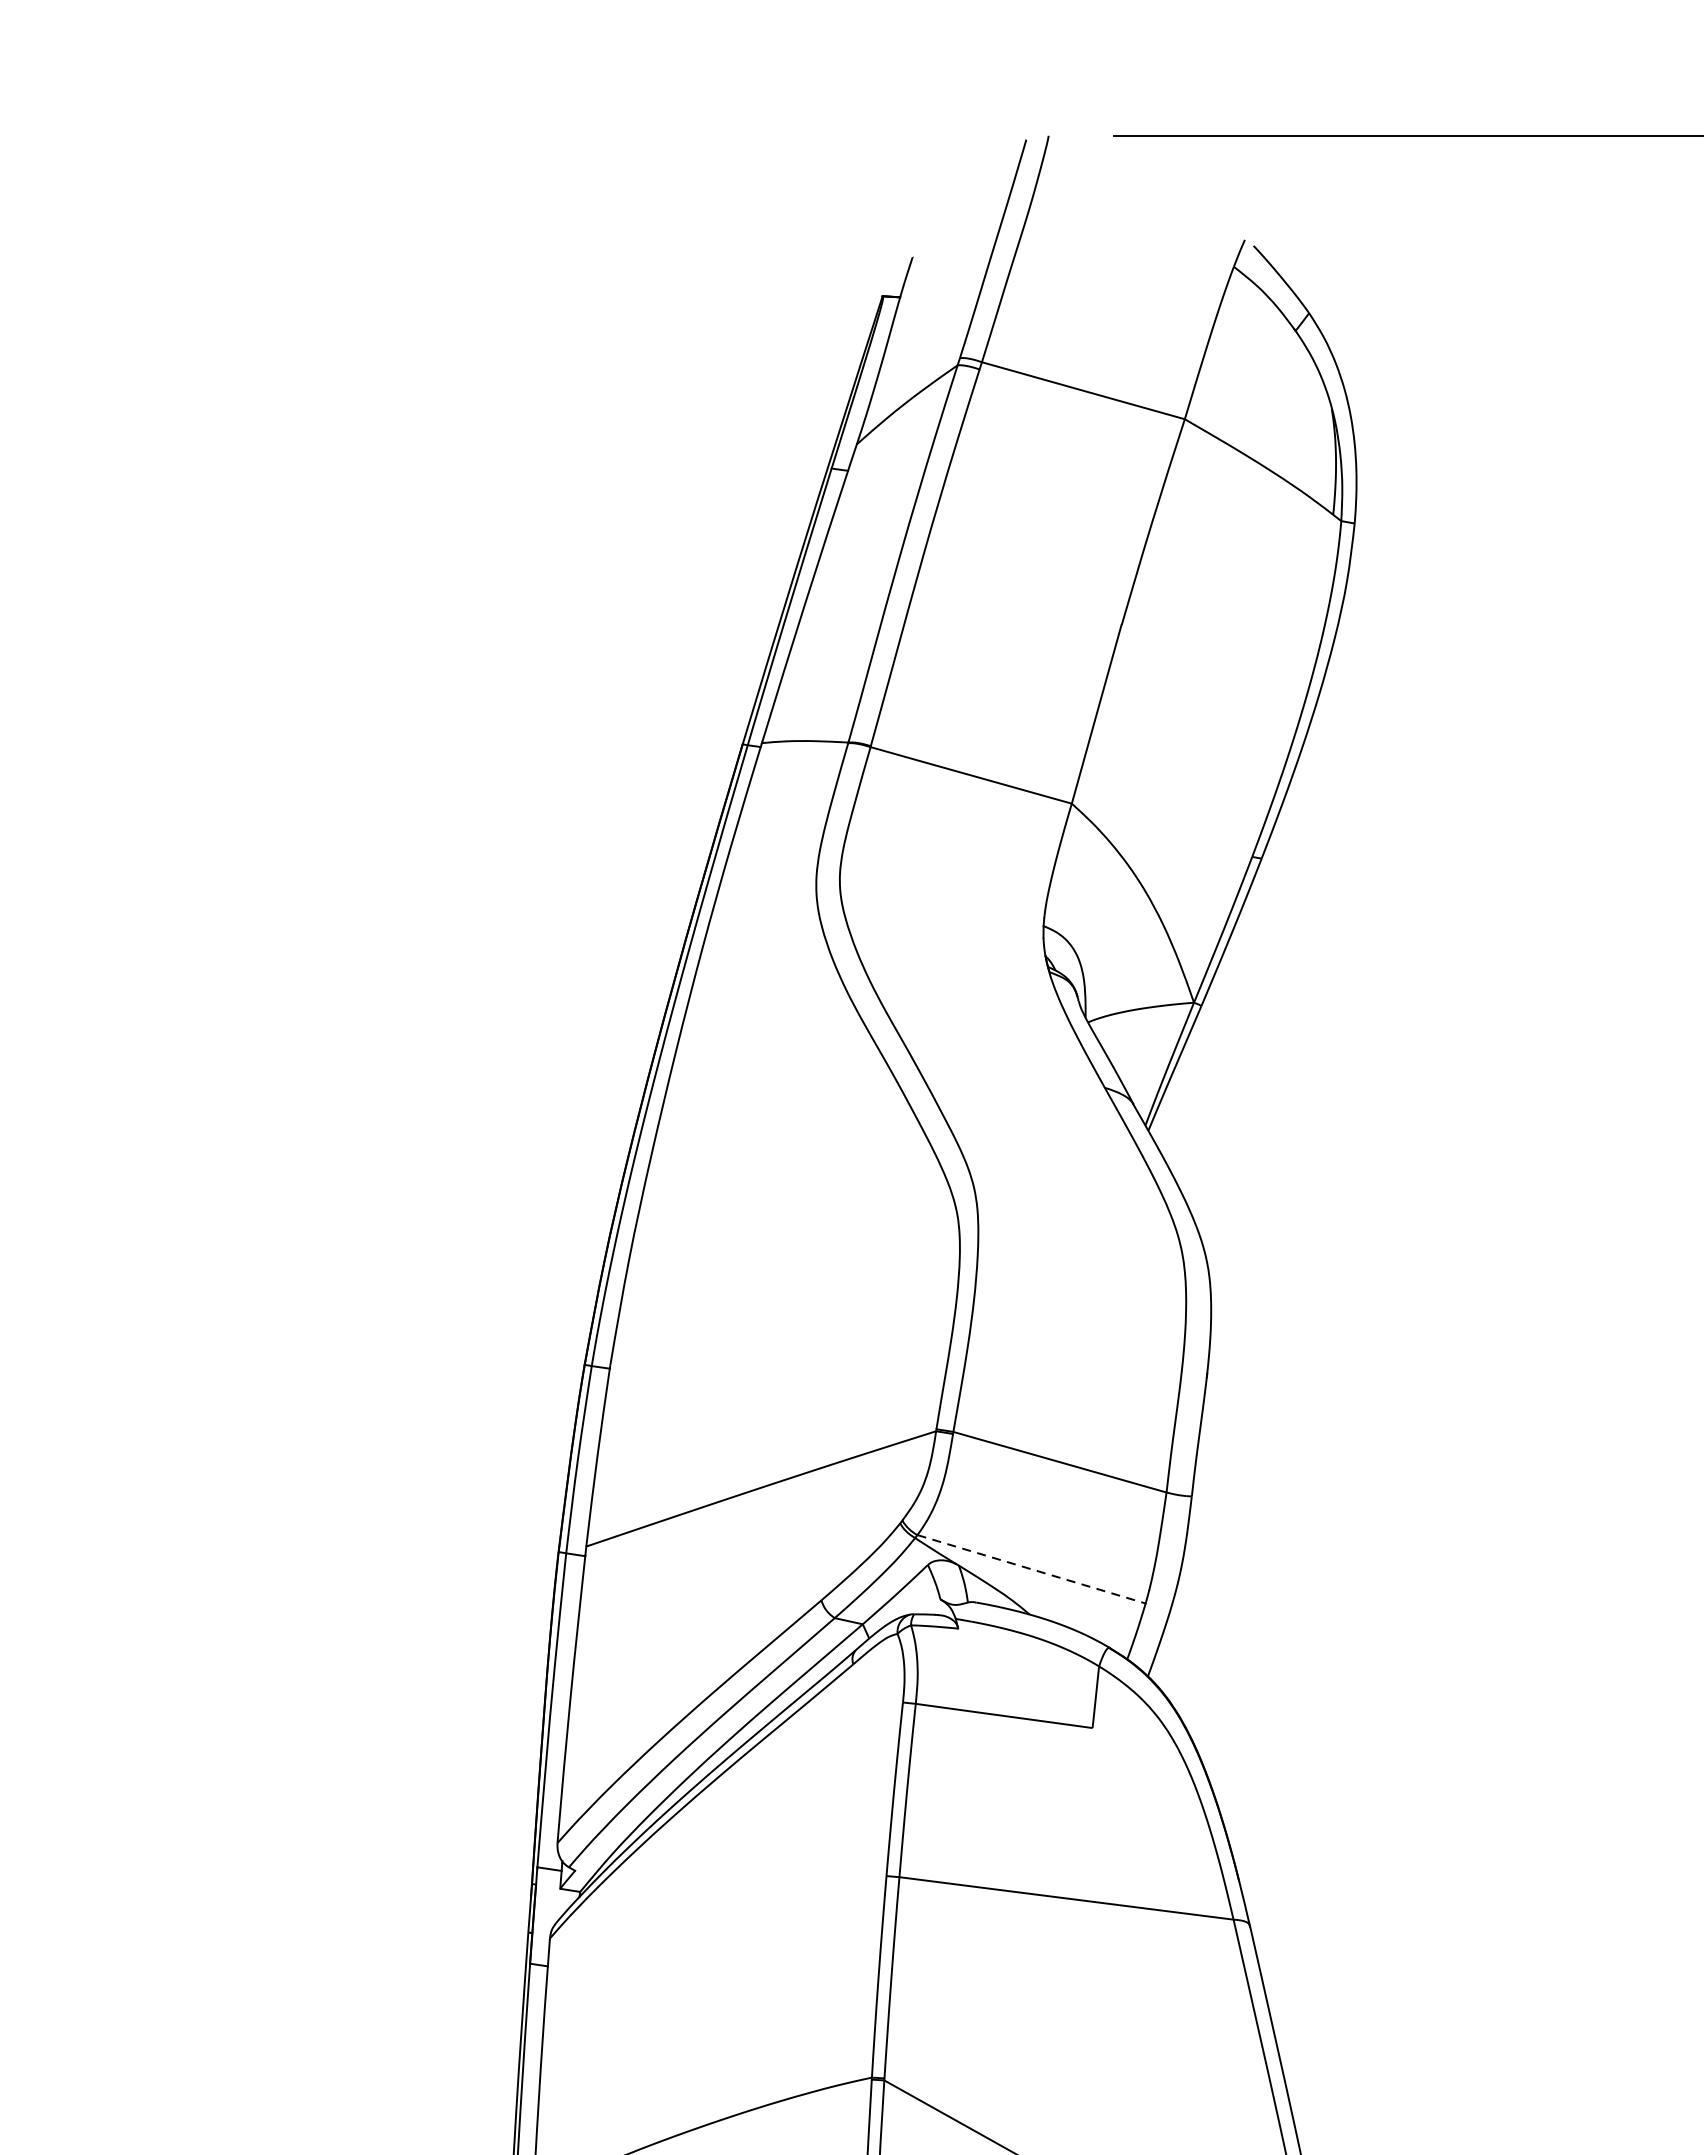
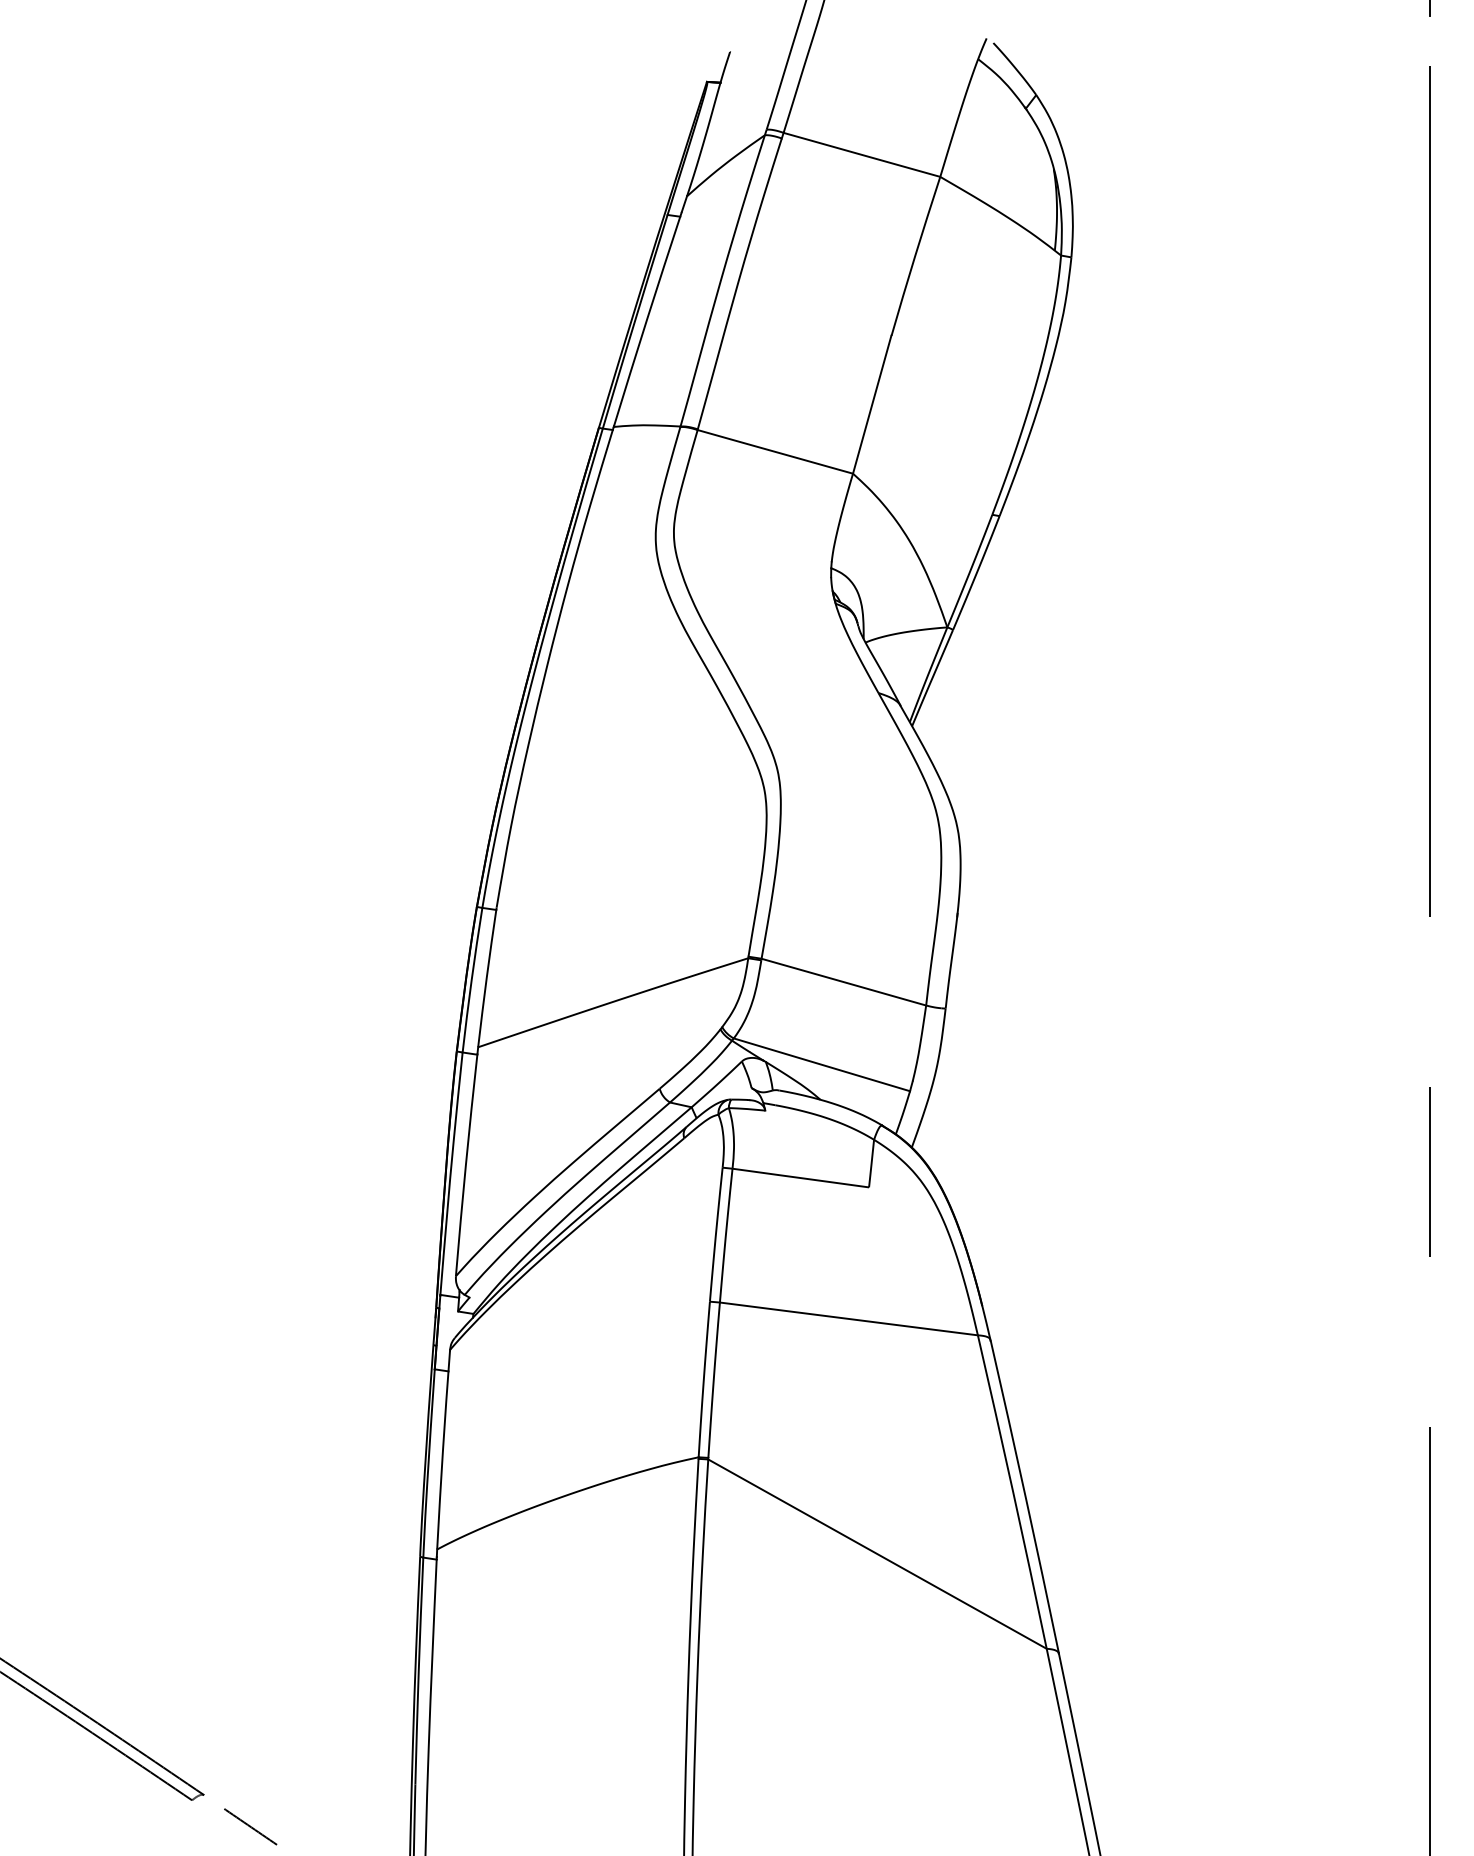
line: (1030, 1568) -> (821, 1064), dashed -> solid

